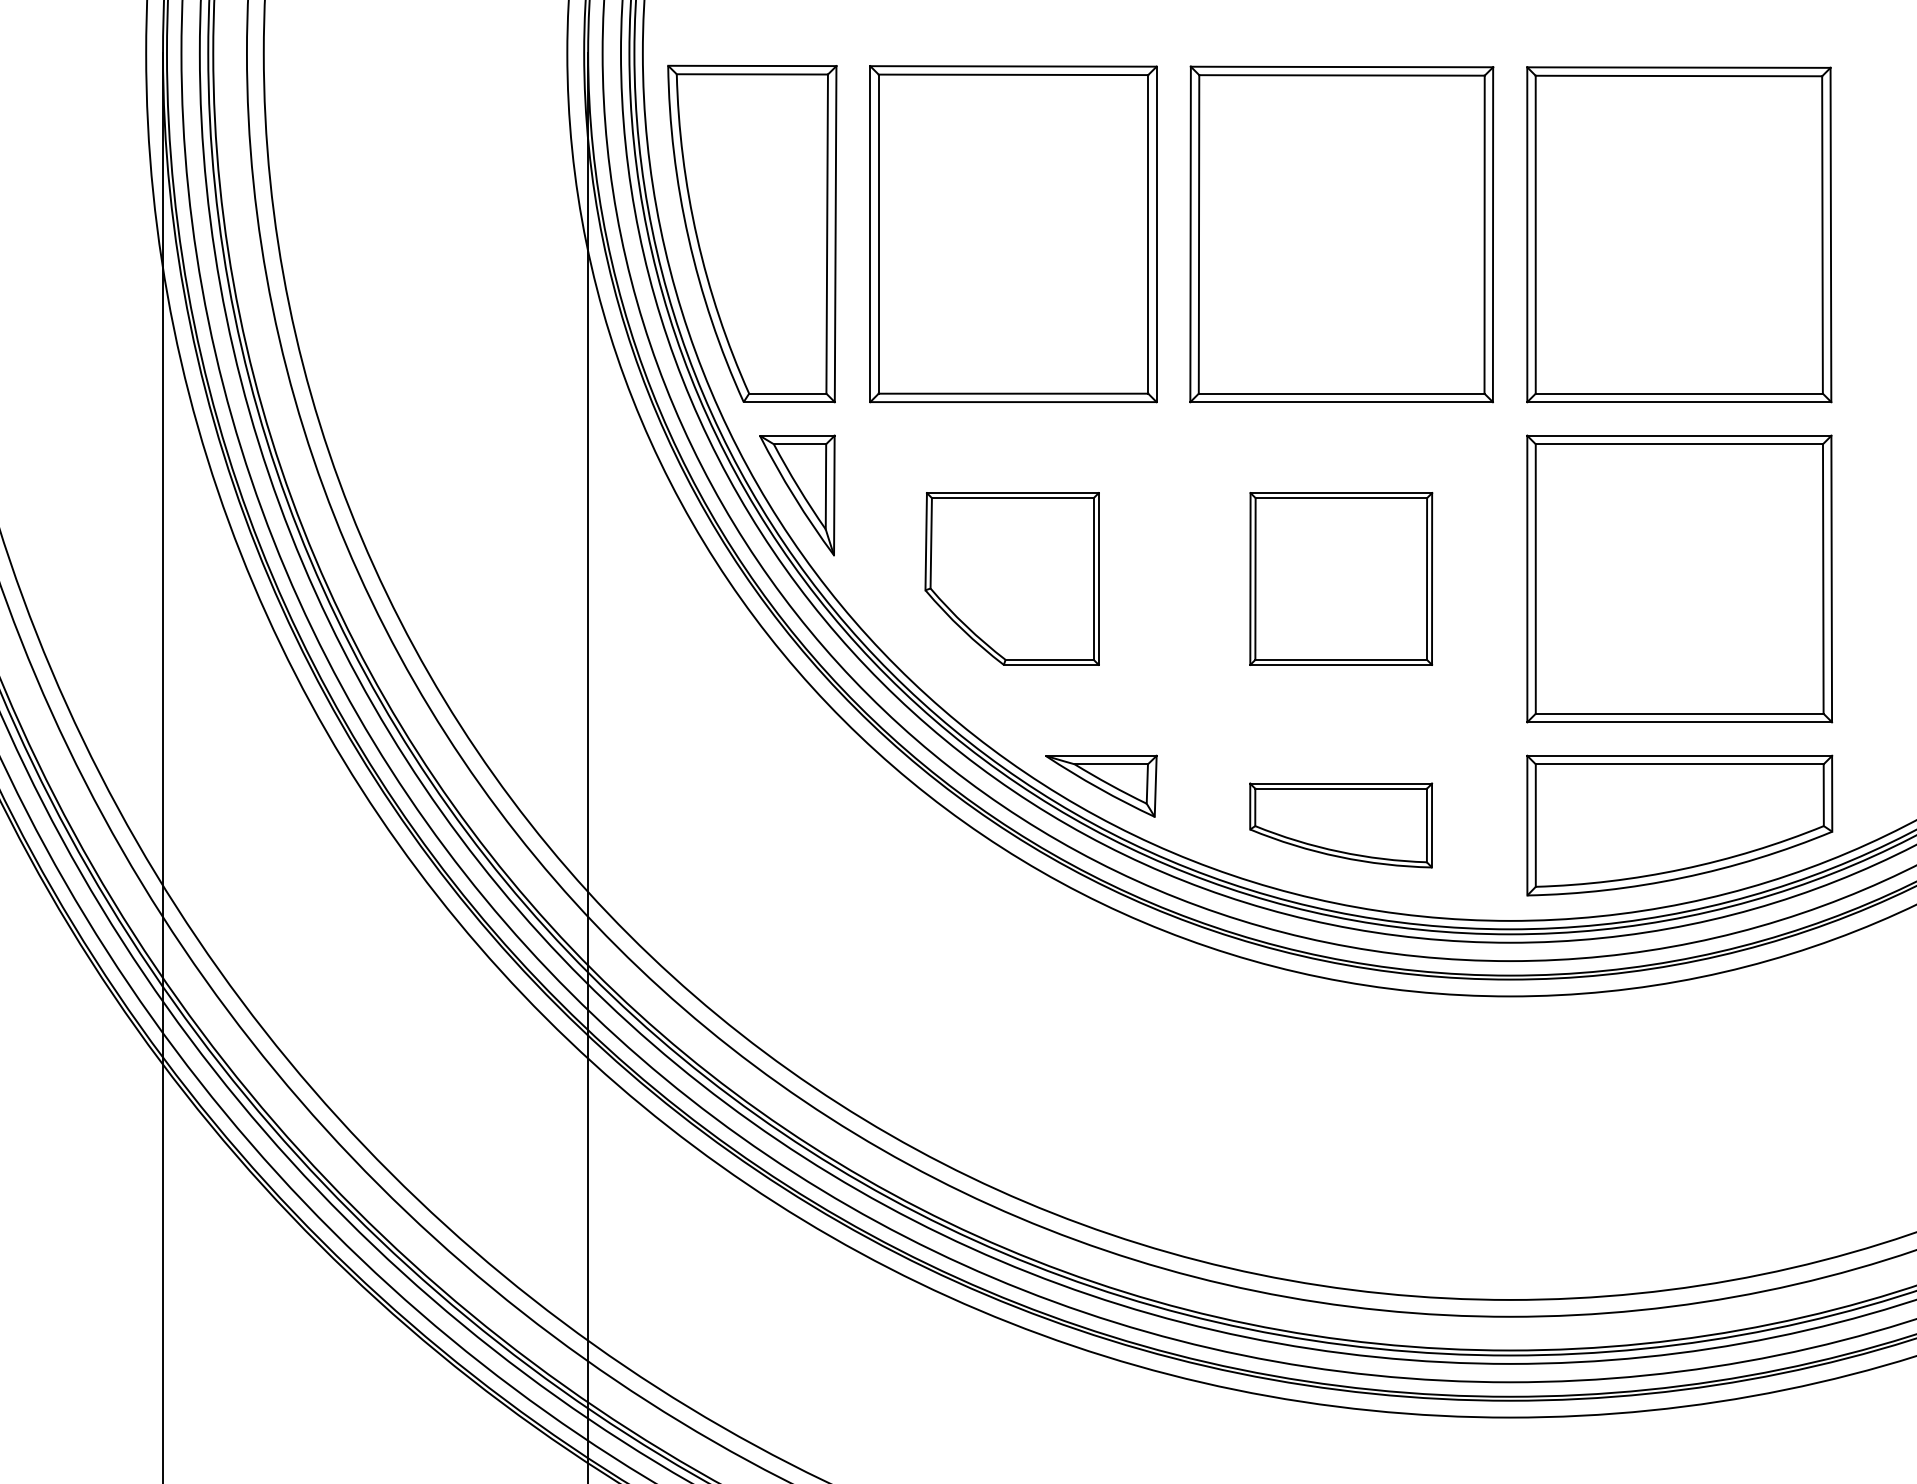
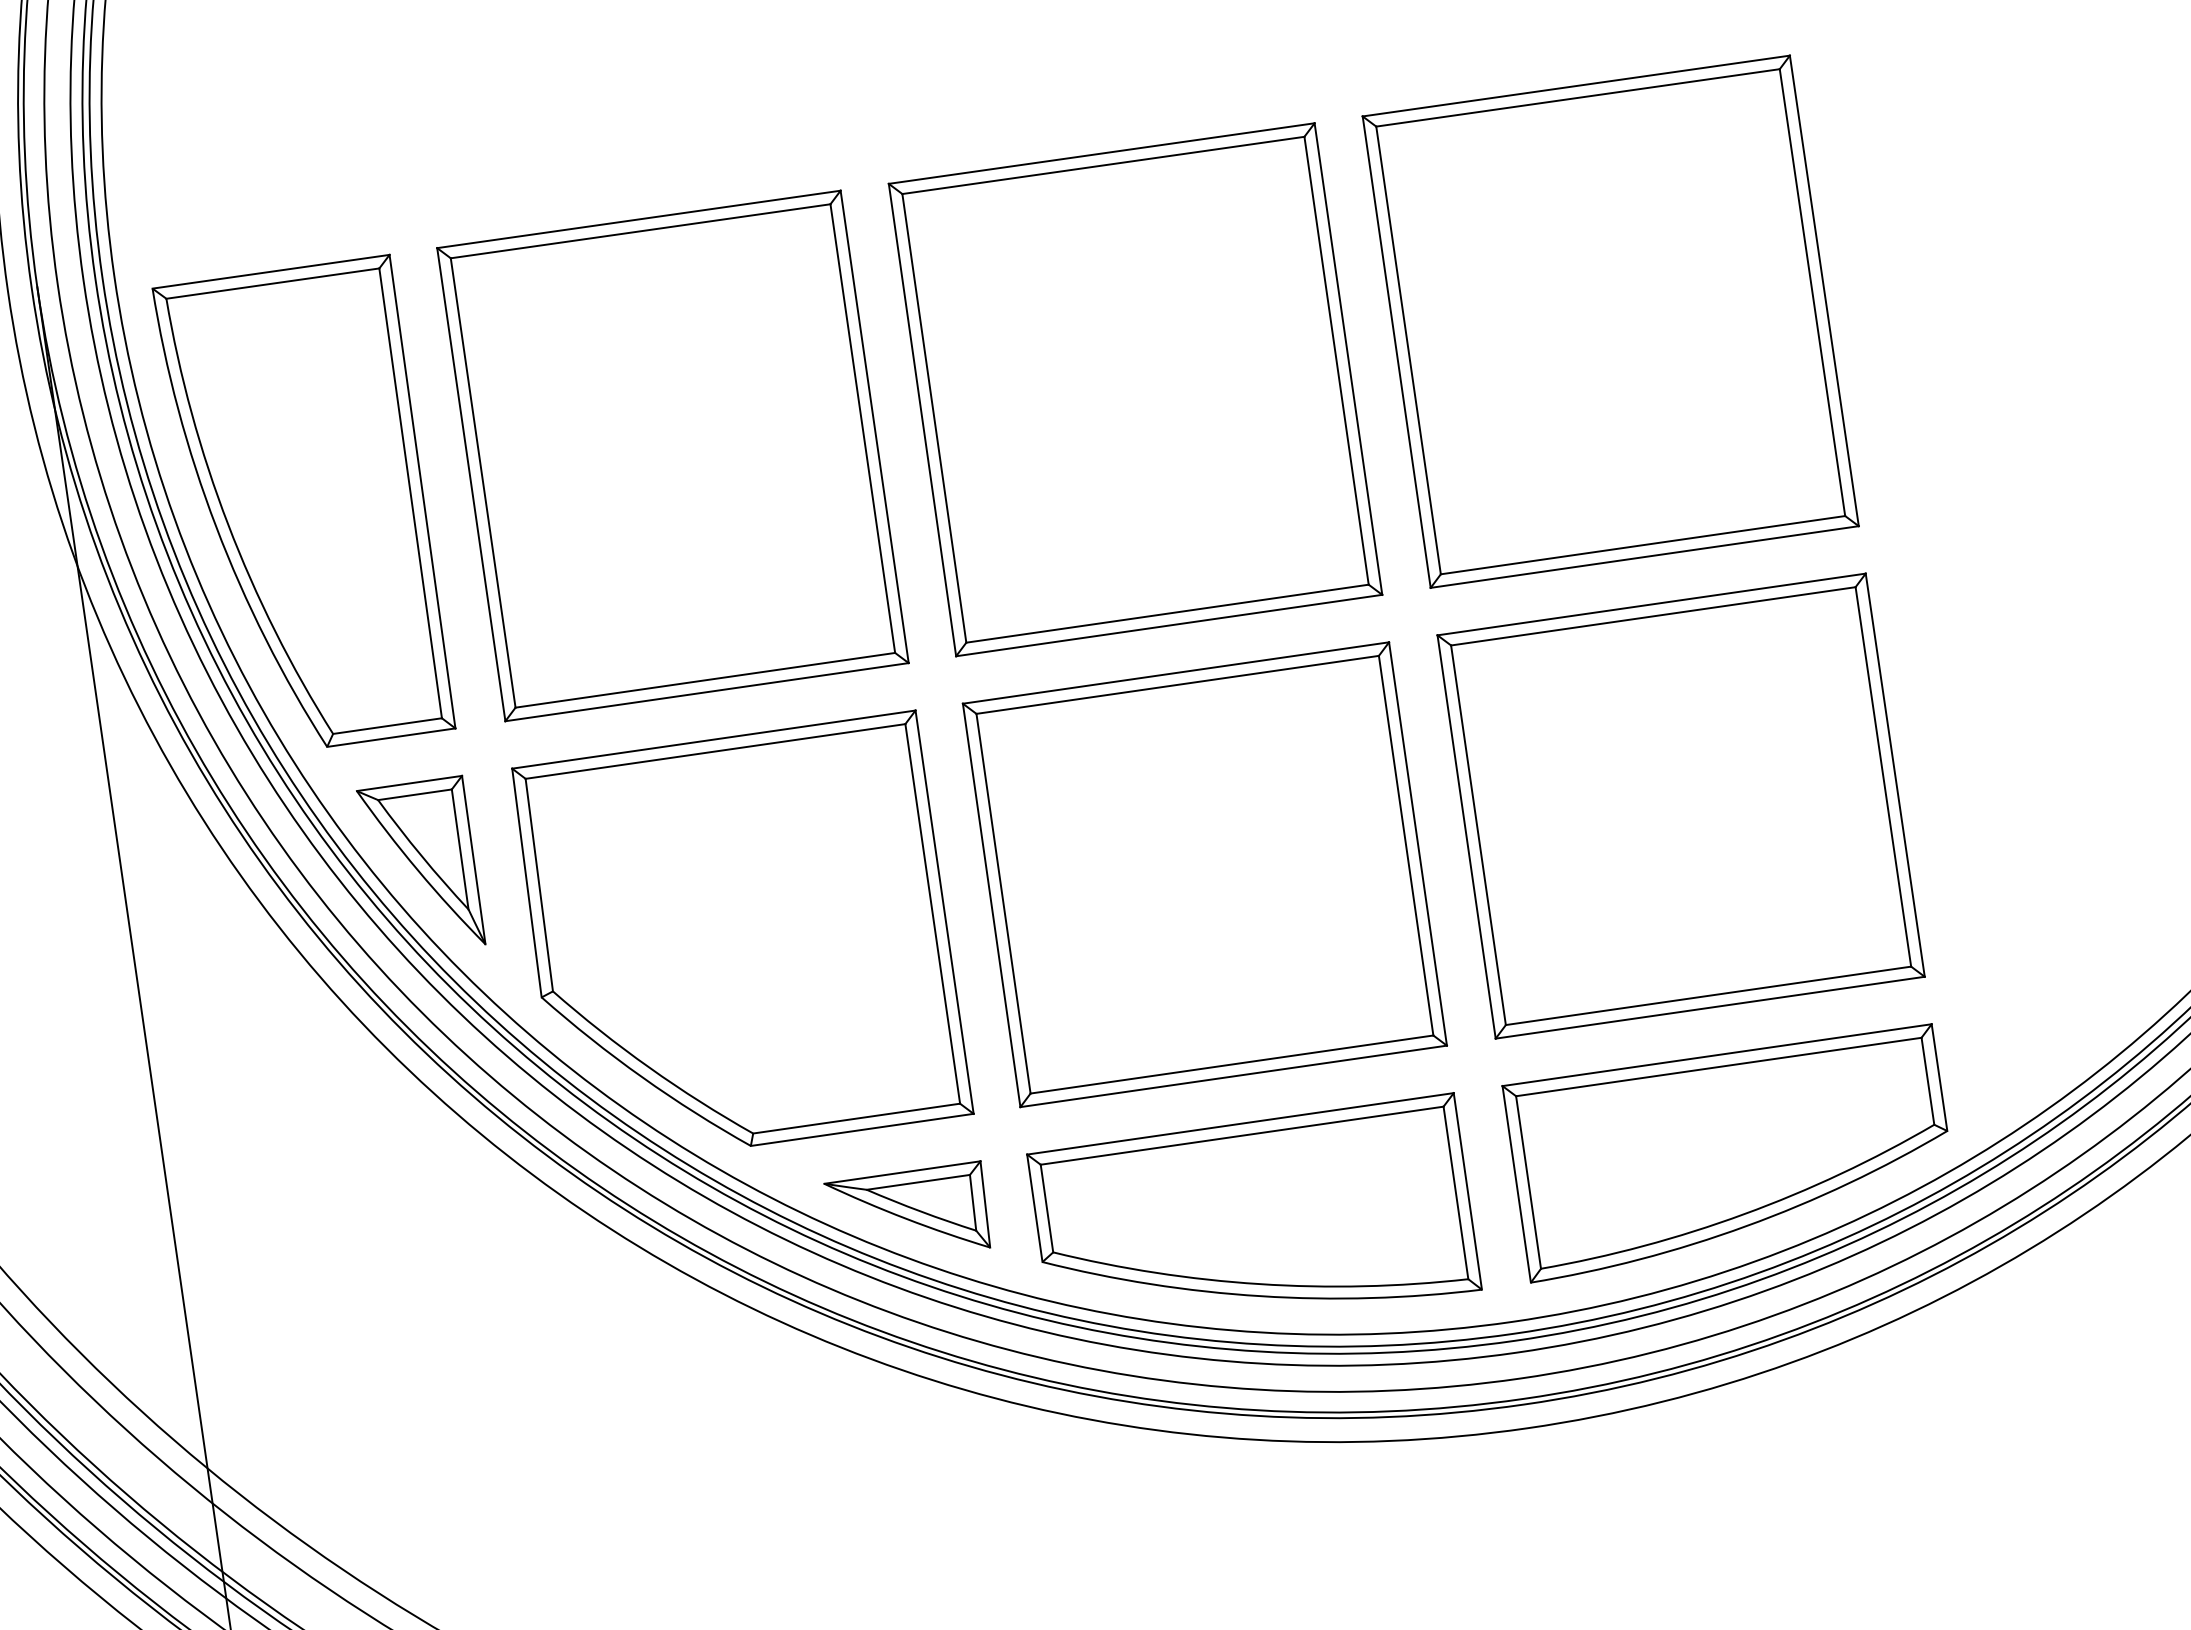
part: (1011, 578) -> (740, 940), size x1.67
part: (1340, 578) -> (1203, 874), size x1.67
part: (1340, 825) -> (1253, 1222), size x1.67

